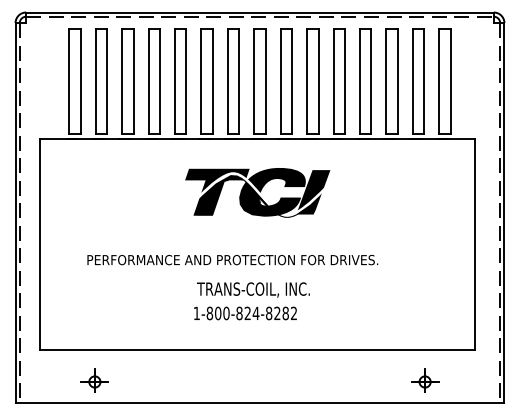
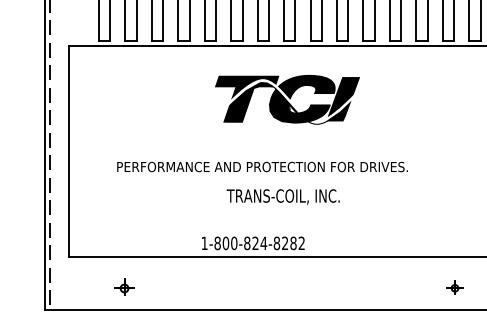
text: (245, 313) -> (253, 243), moved
part: (94, 380) -> (124, 287), size x0.7
part: (425, 380) -> (455, 287), size x0.6

